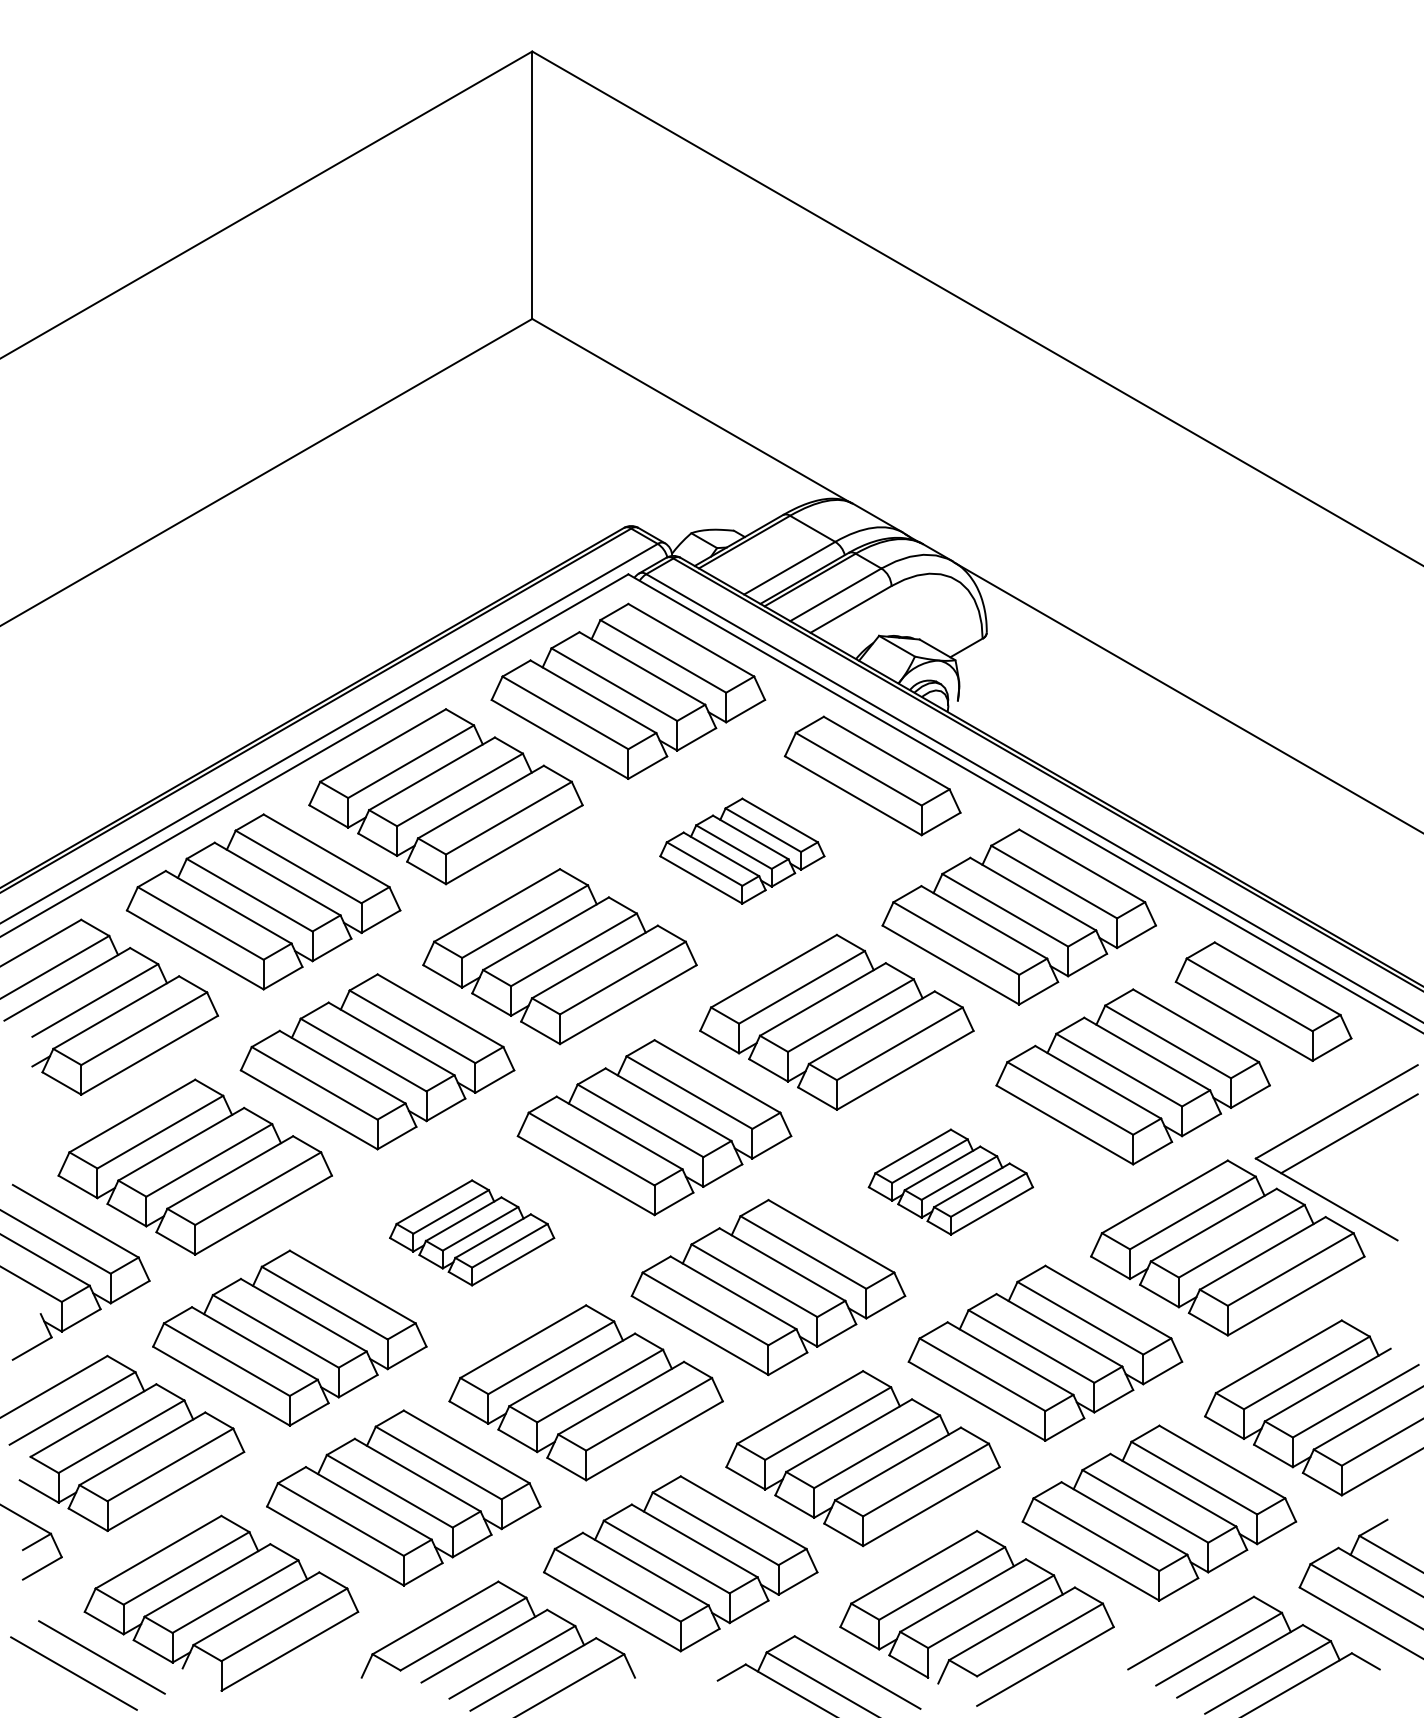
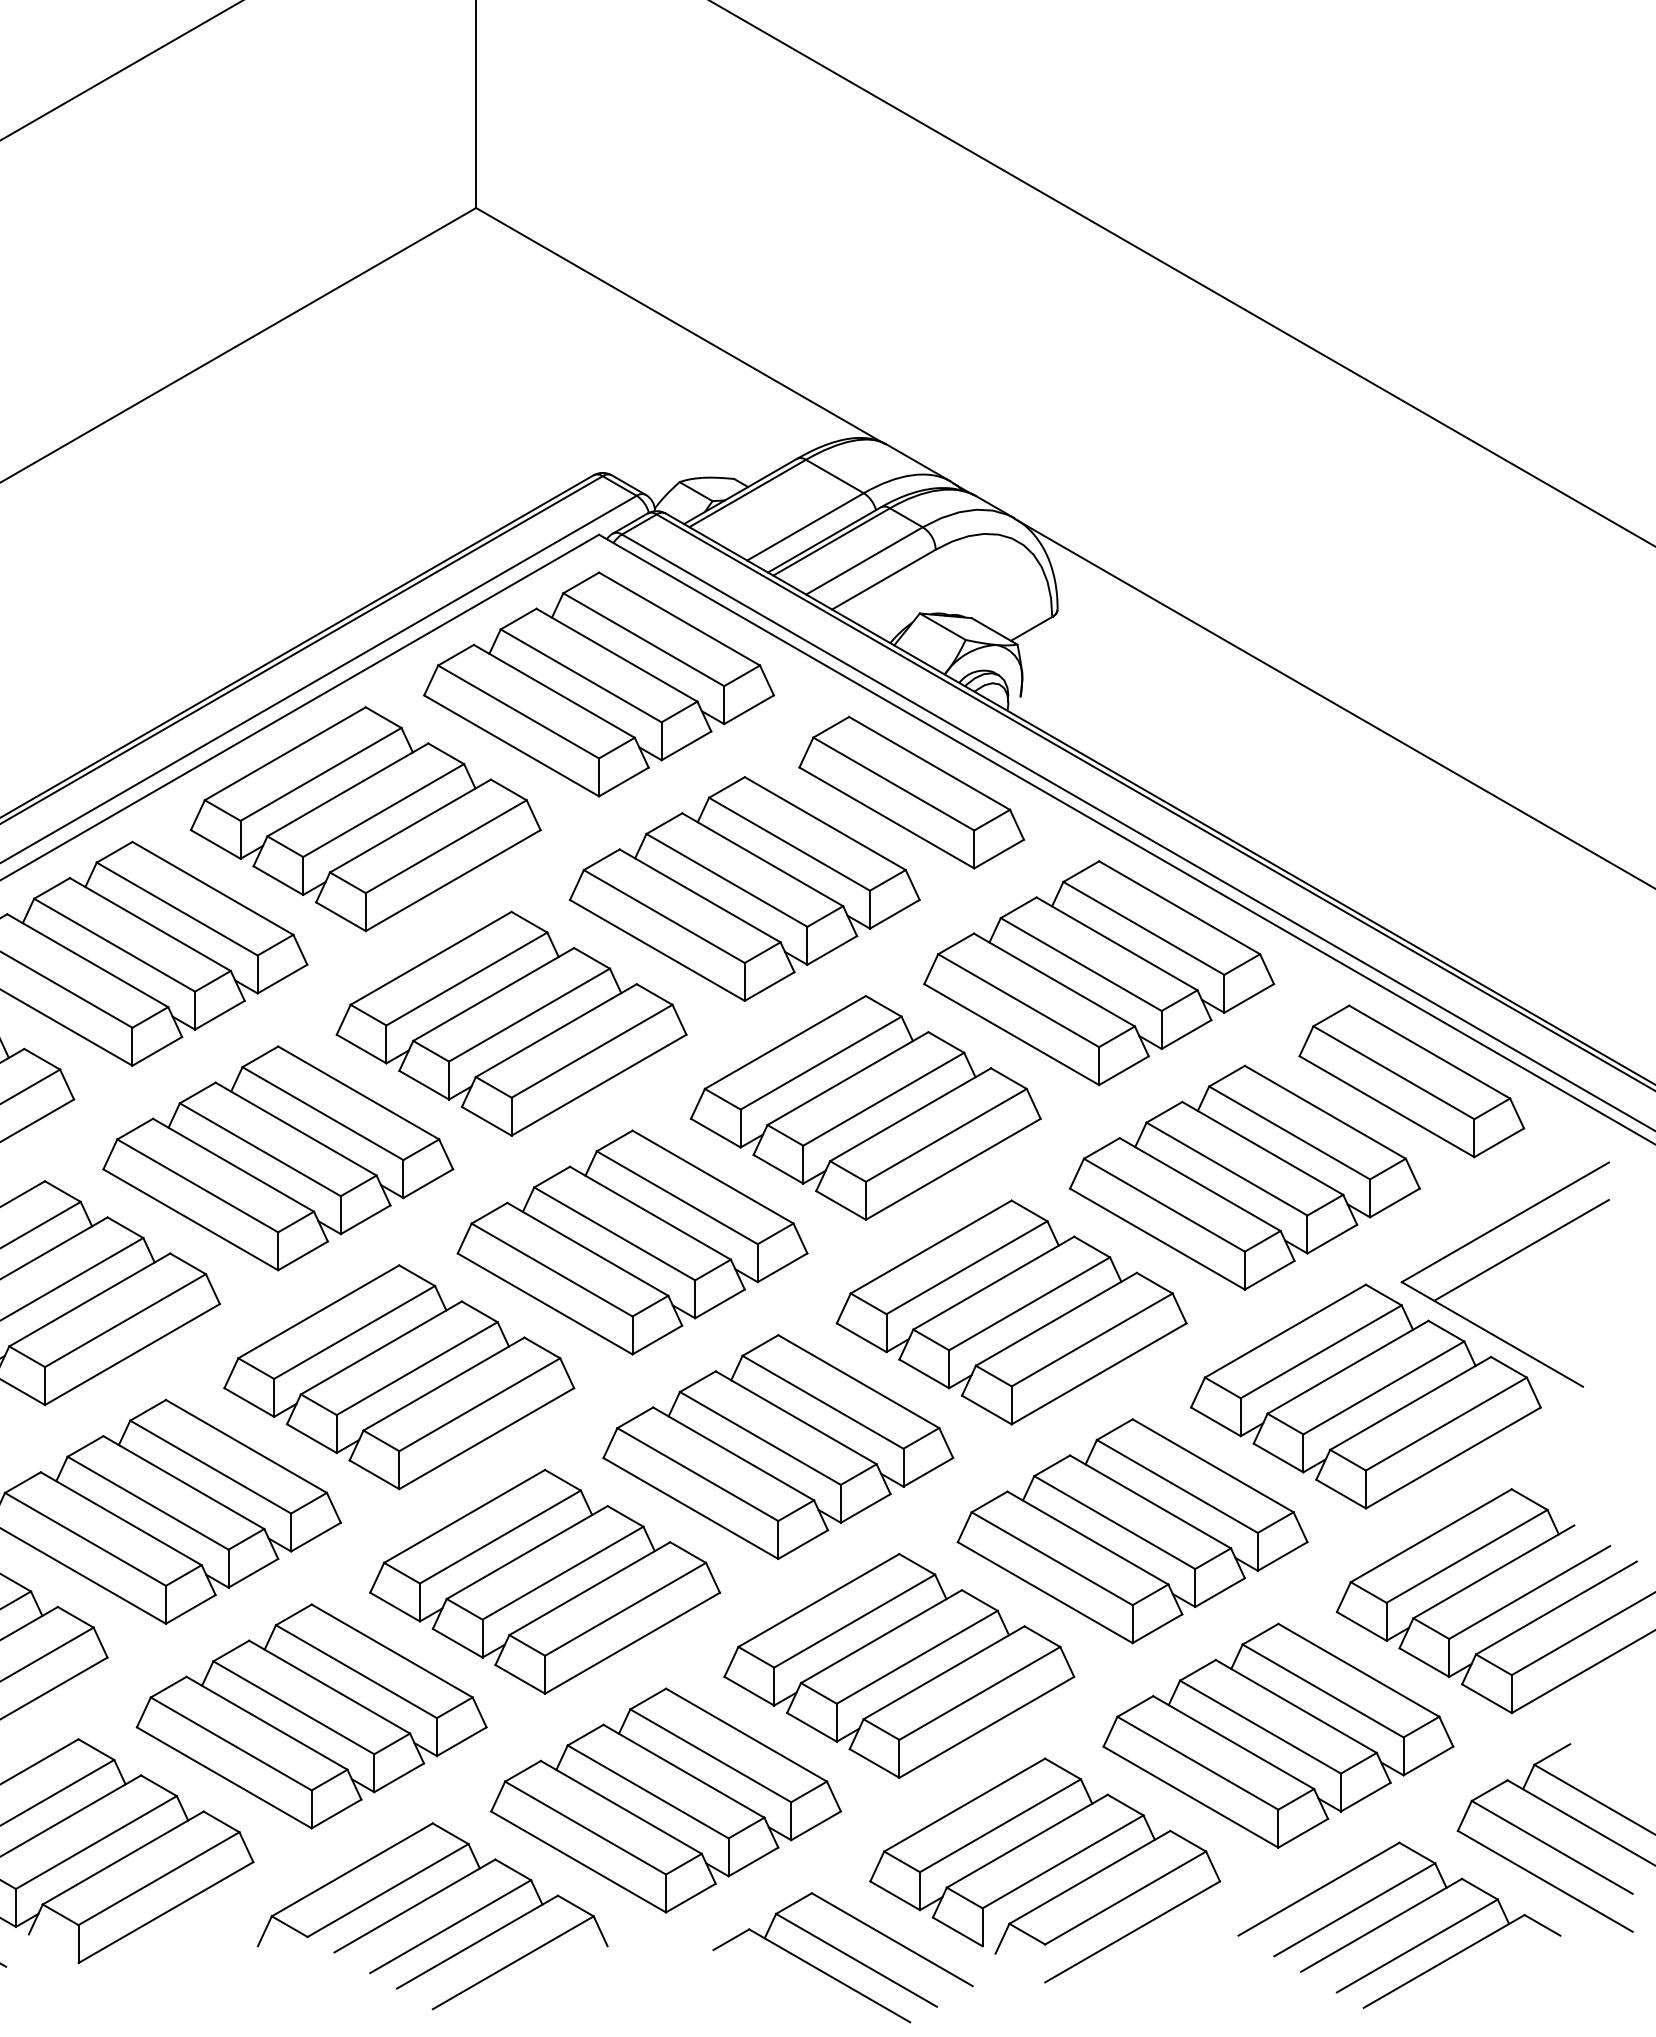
part: (742, 850) -> (745, 888), size x1.67
part: (950, 1181) -> (1011, 1311), size x1.67
part: (471, 1232) -> (398, 1376), size x1.67

